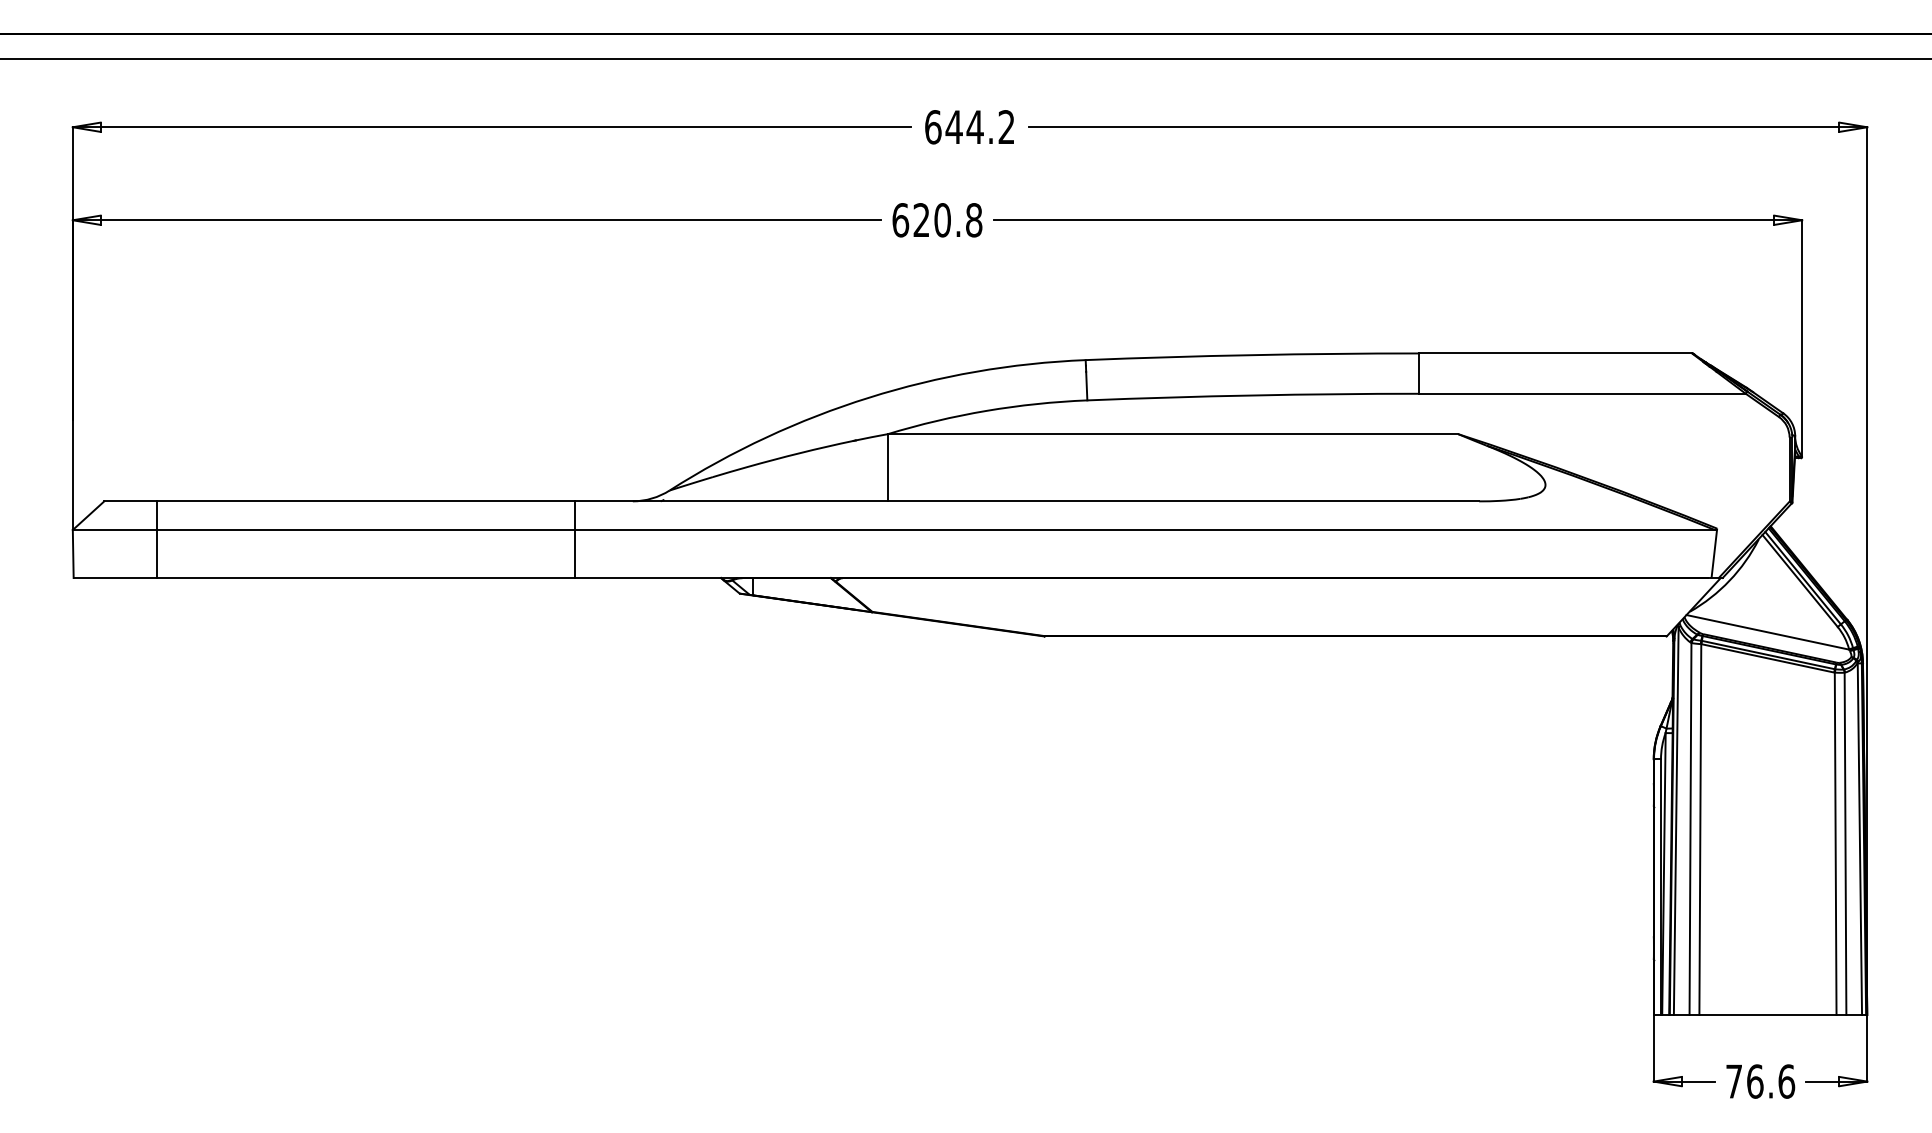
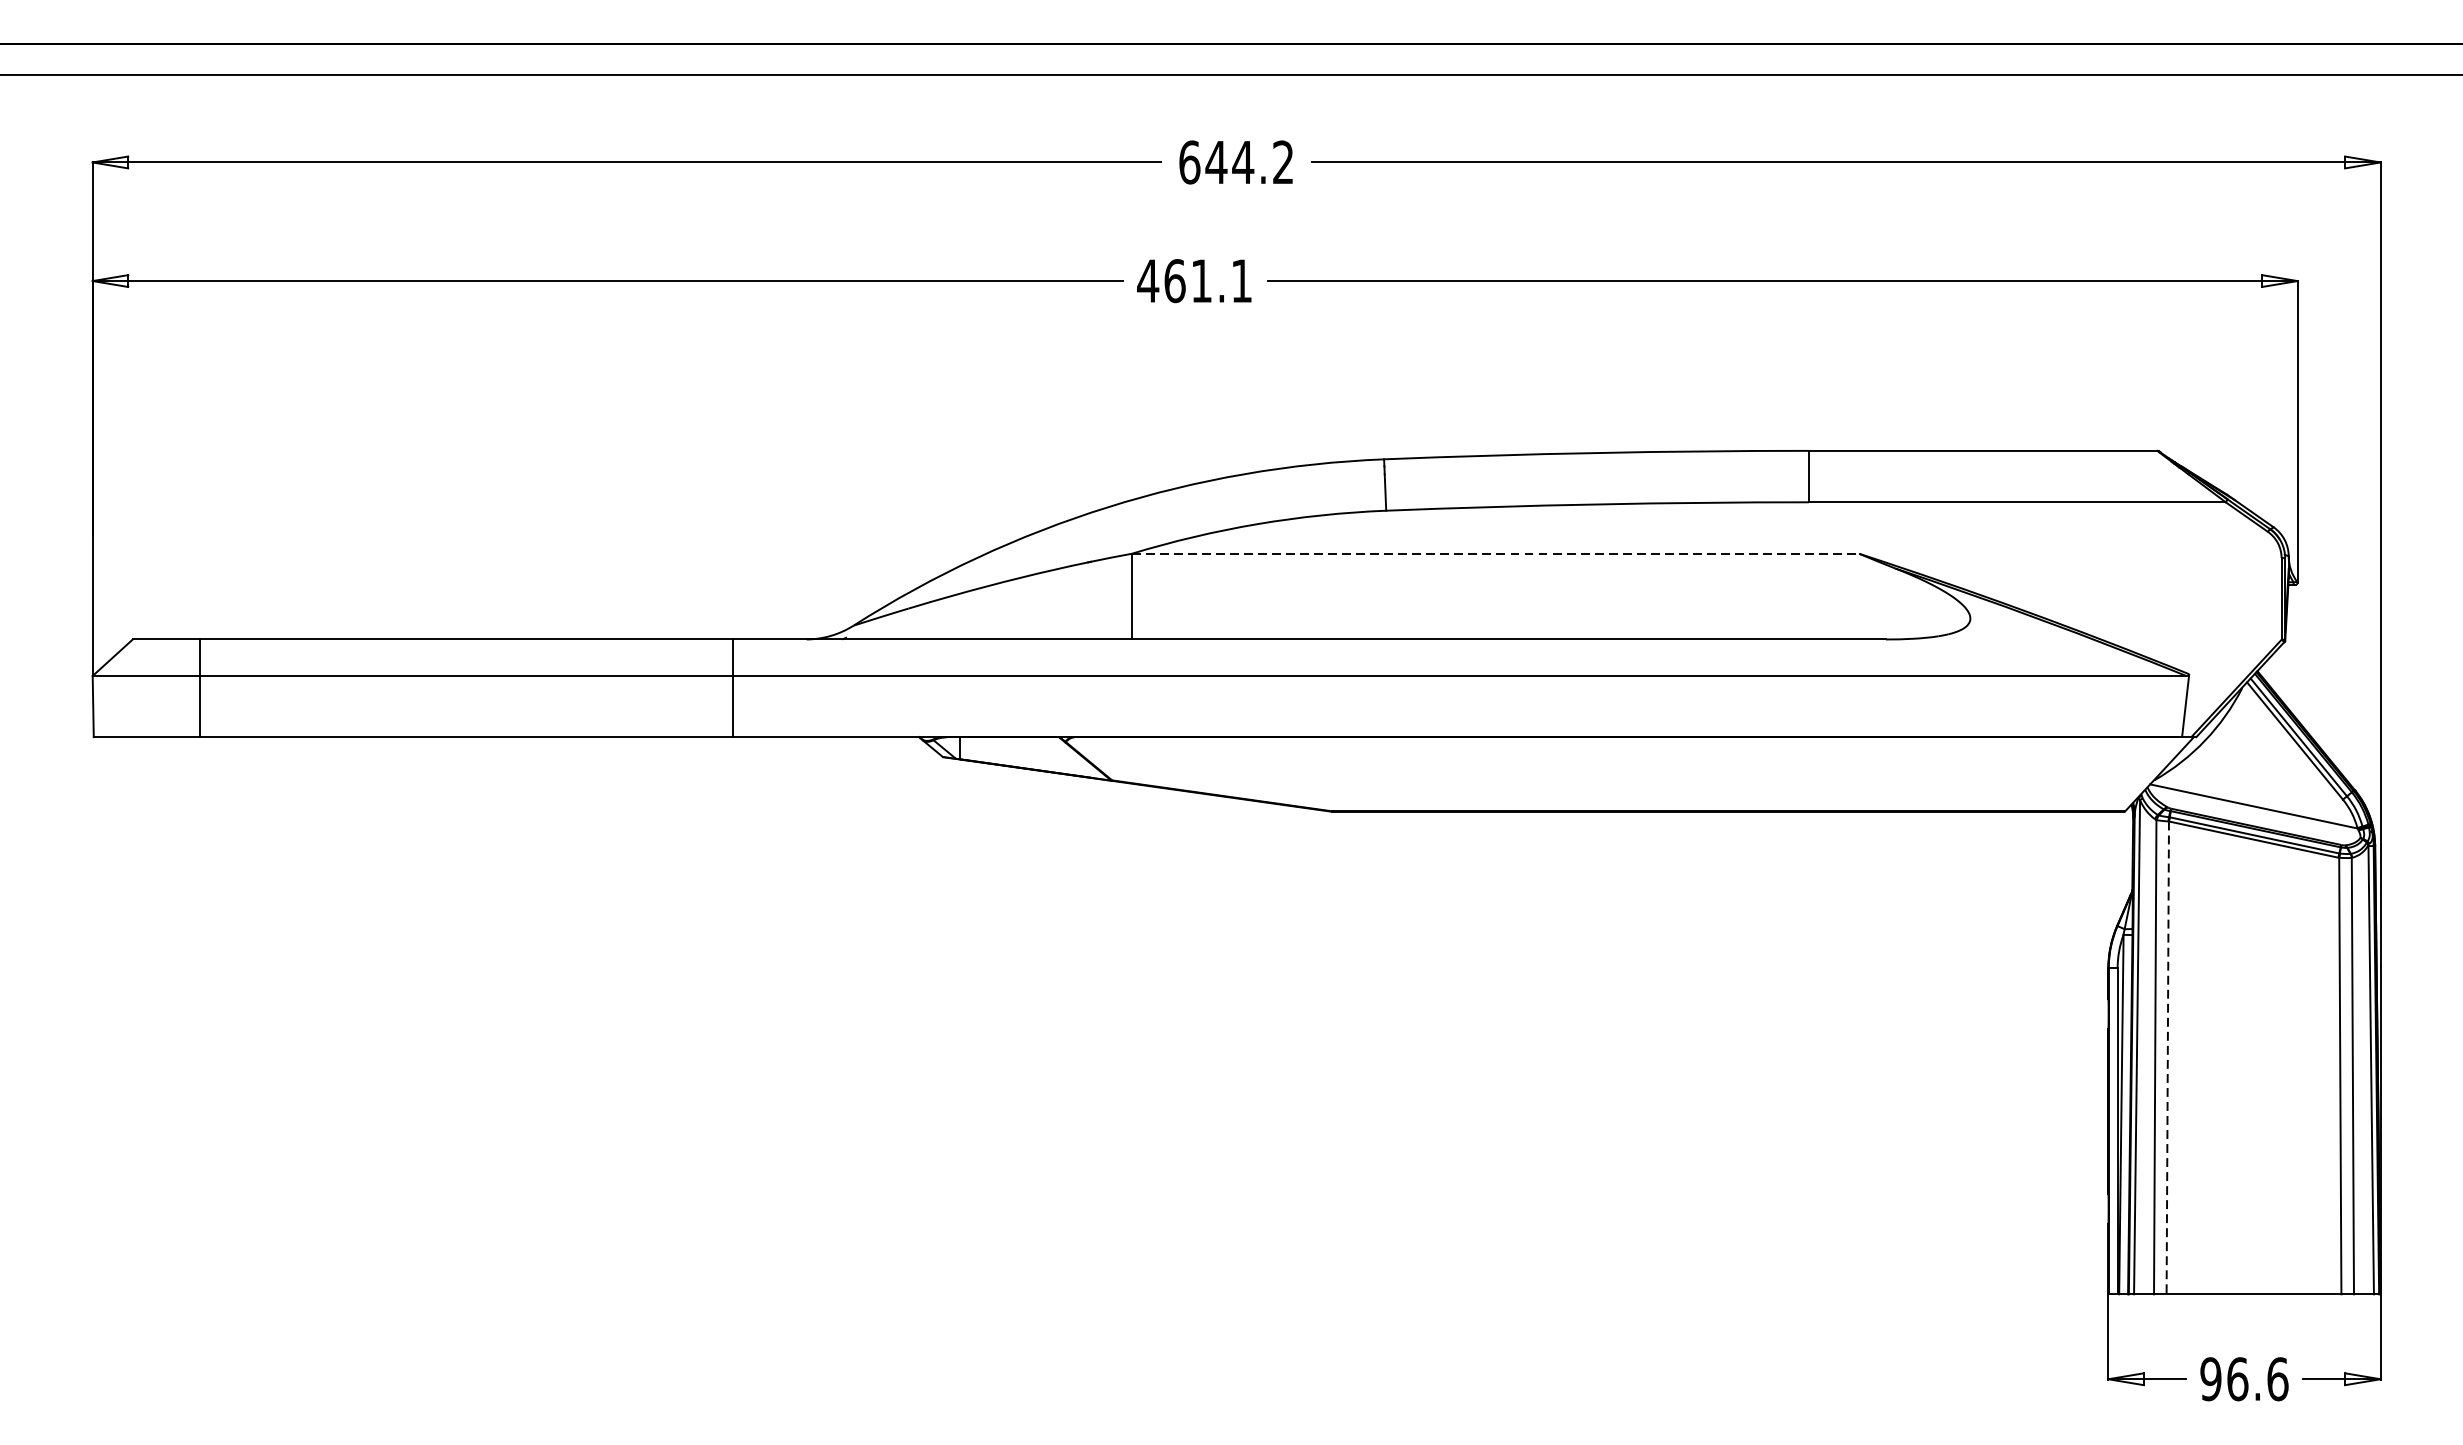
text: (936, 220) -> (1193, 281), 620.8 -> 461.1
line: (1173, 434) -> (1496, 554), solid -> dashed
line: (1700, 830) -> (2167, 1059), solid -> dashed
text: (1733, 1081) -> (2210, 1379), 76.6 -> 96.6

